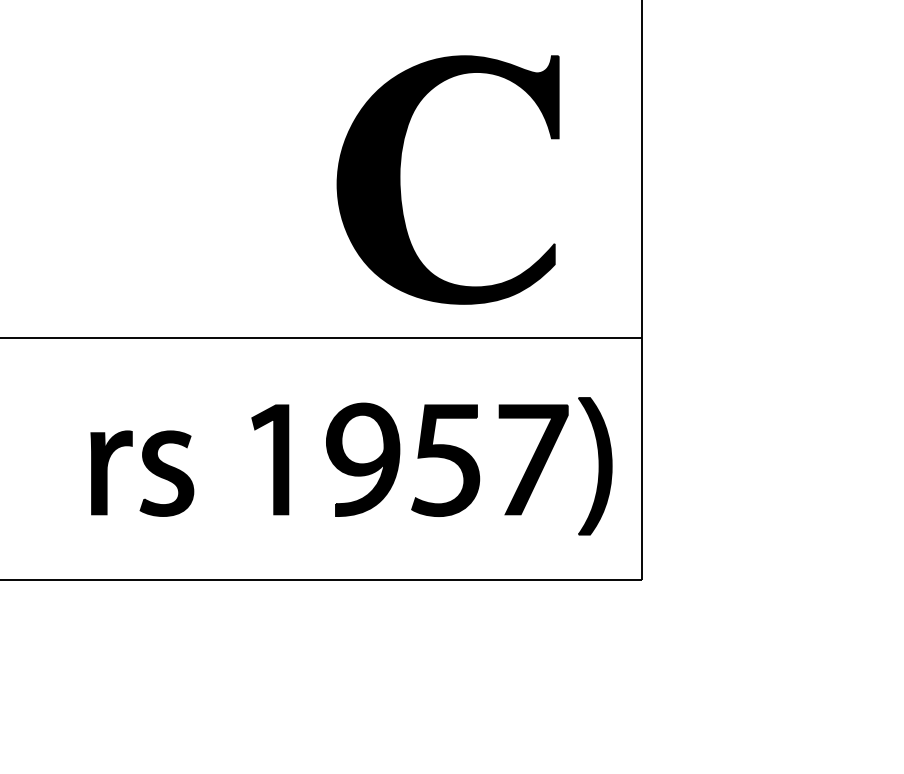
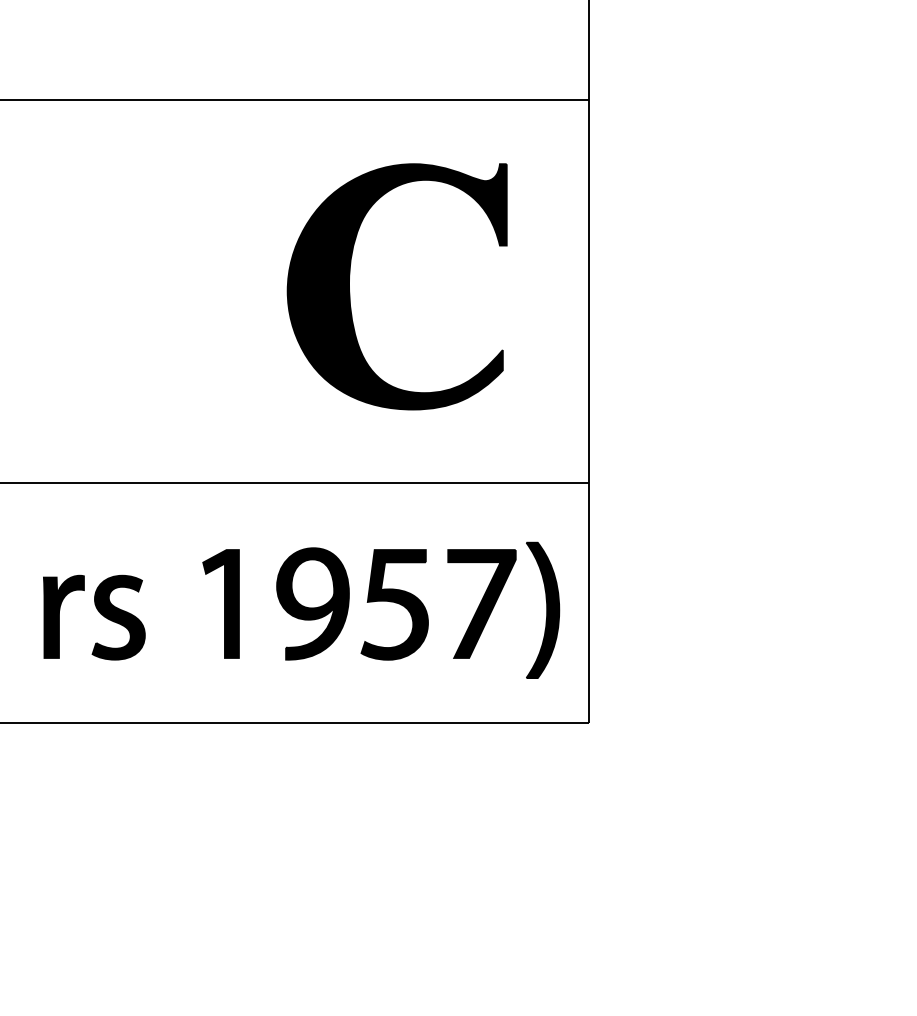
part: (400, 185) -> (350, 292), moved

